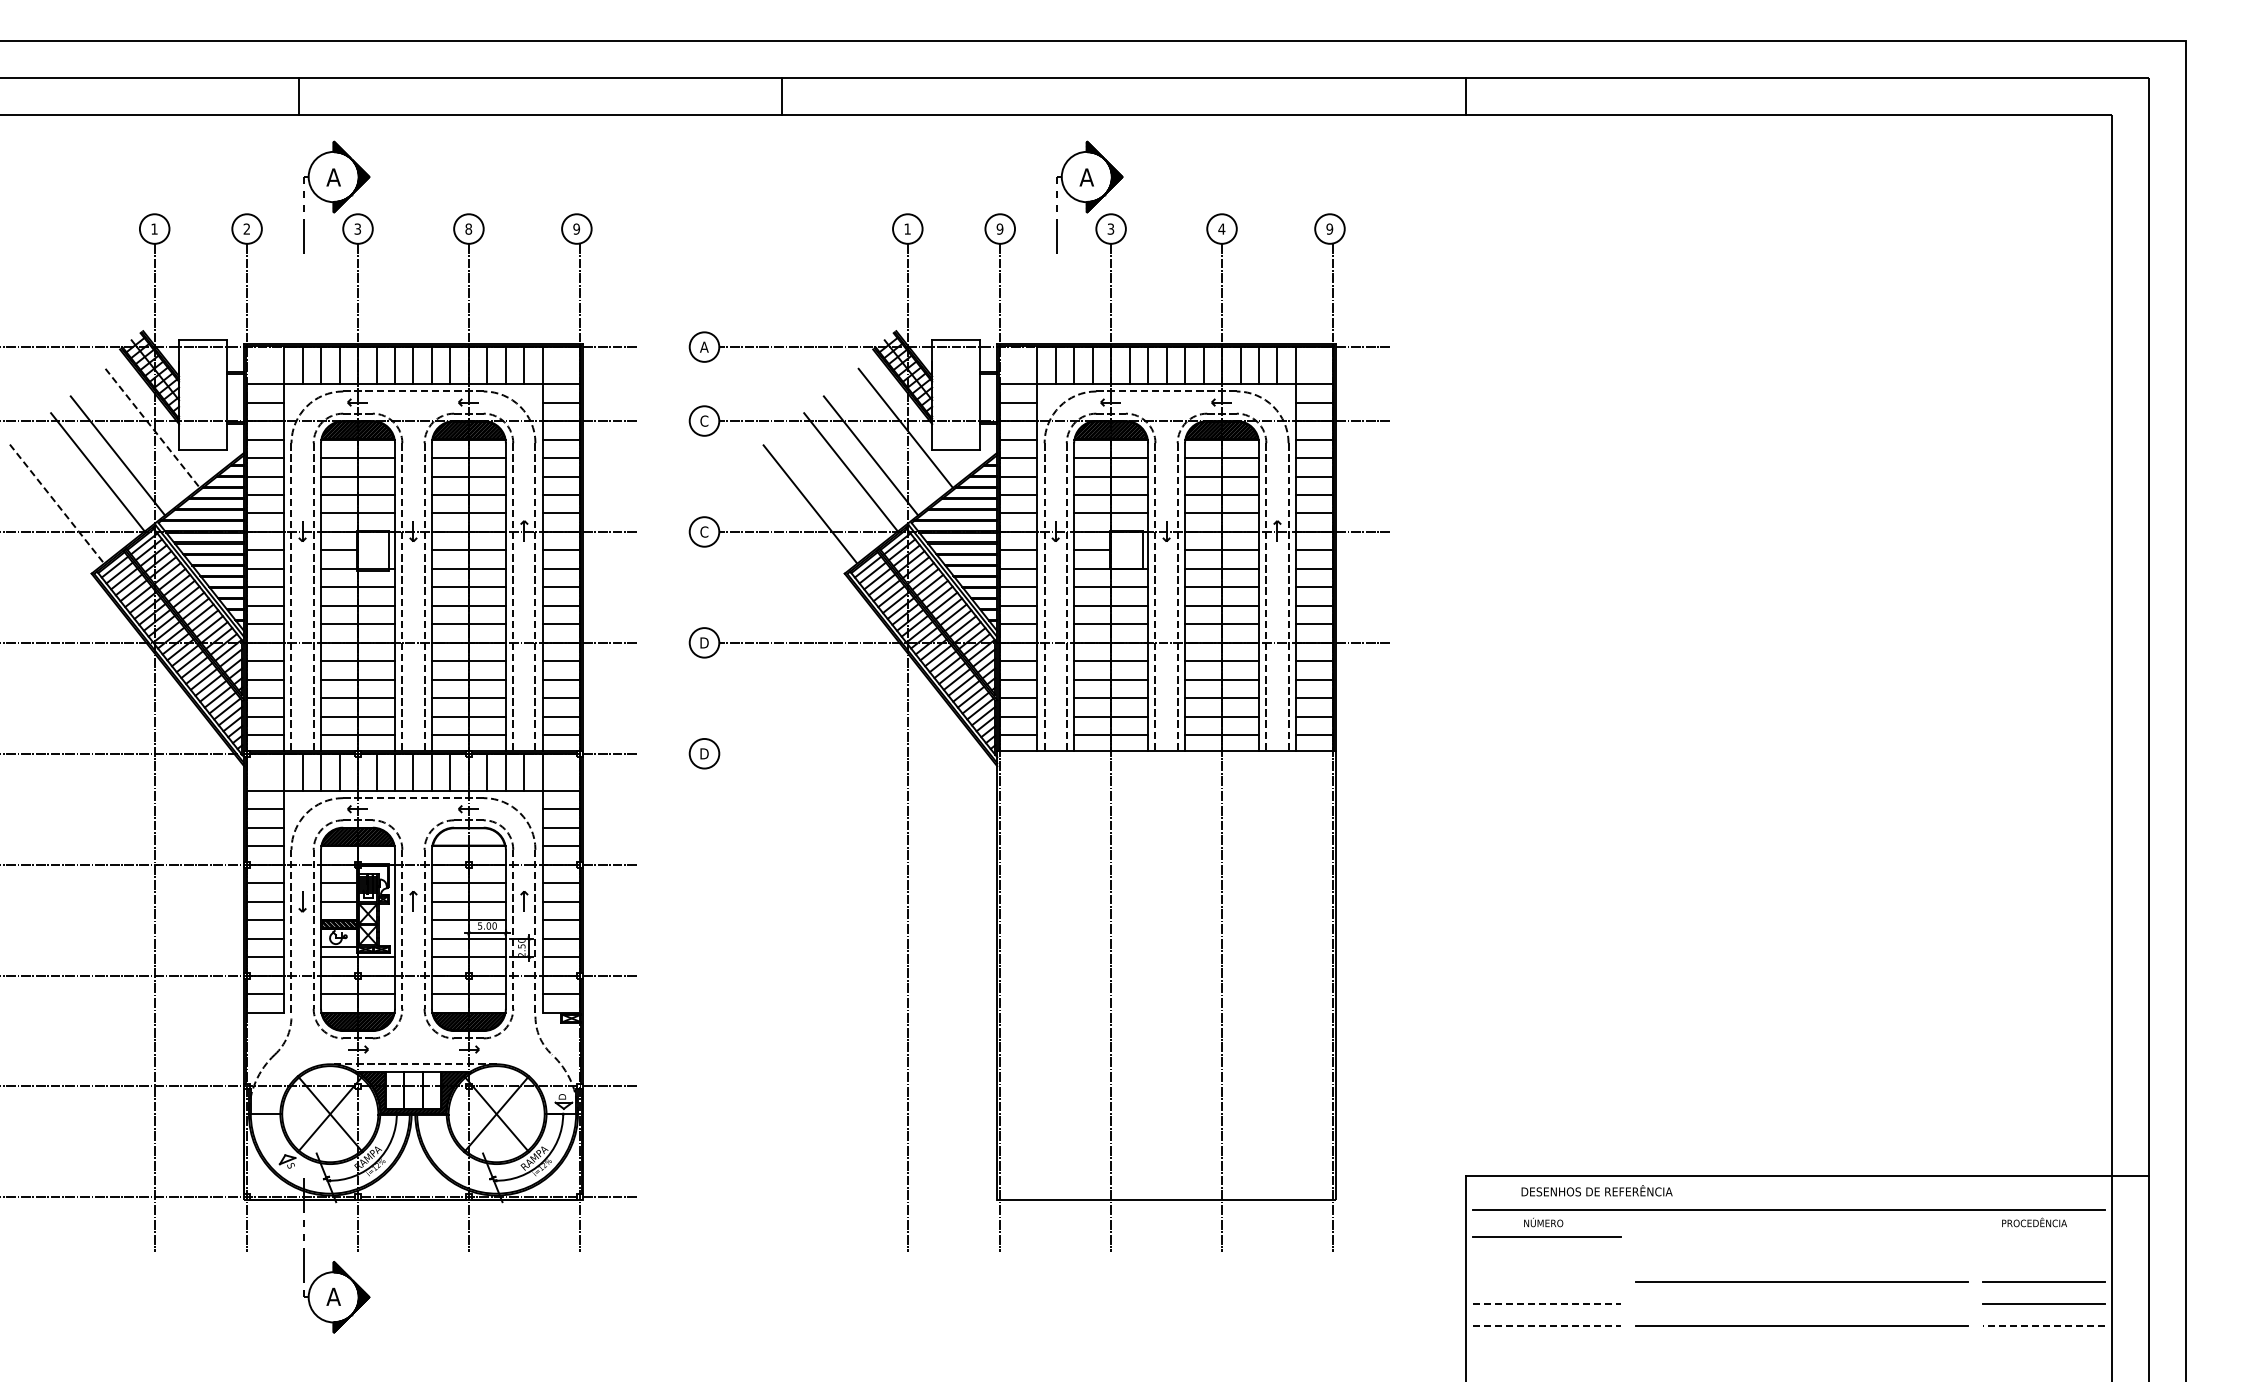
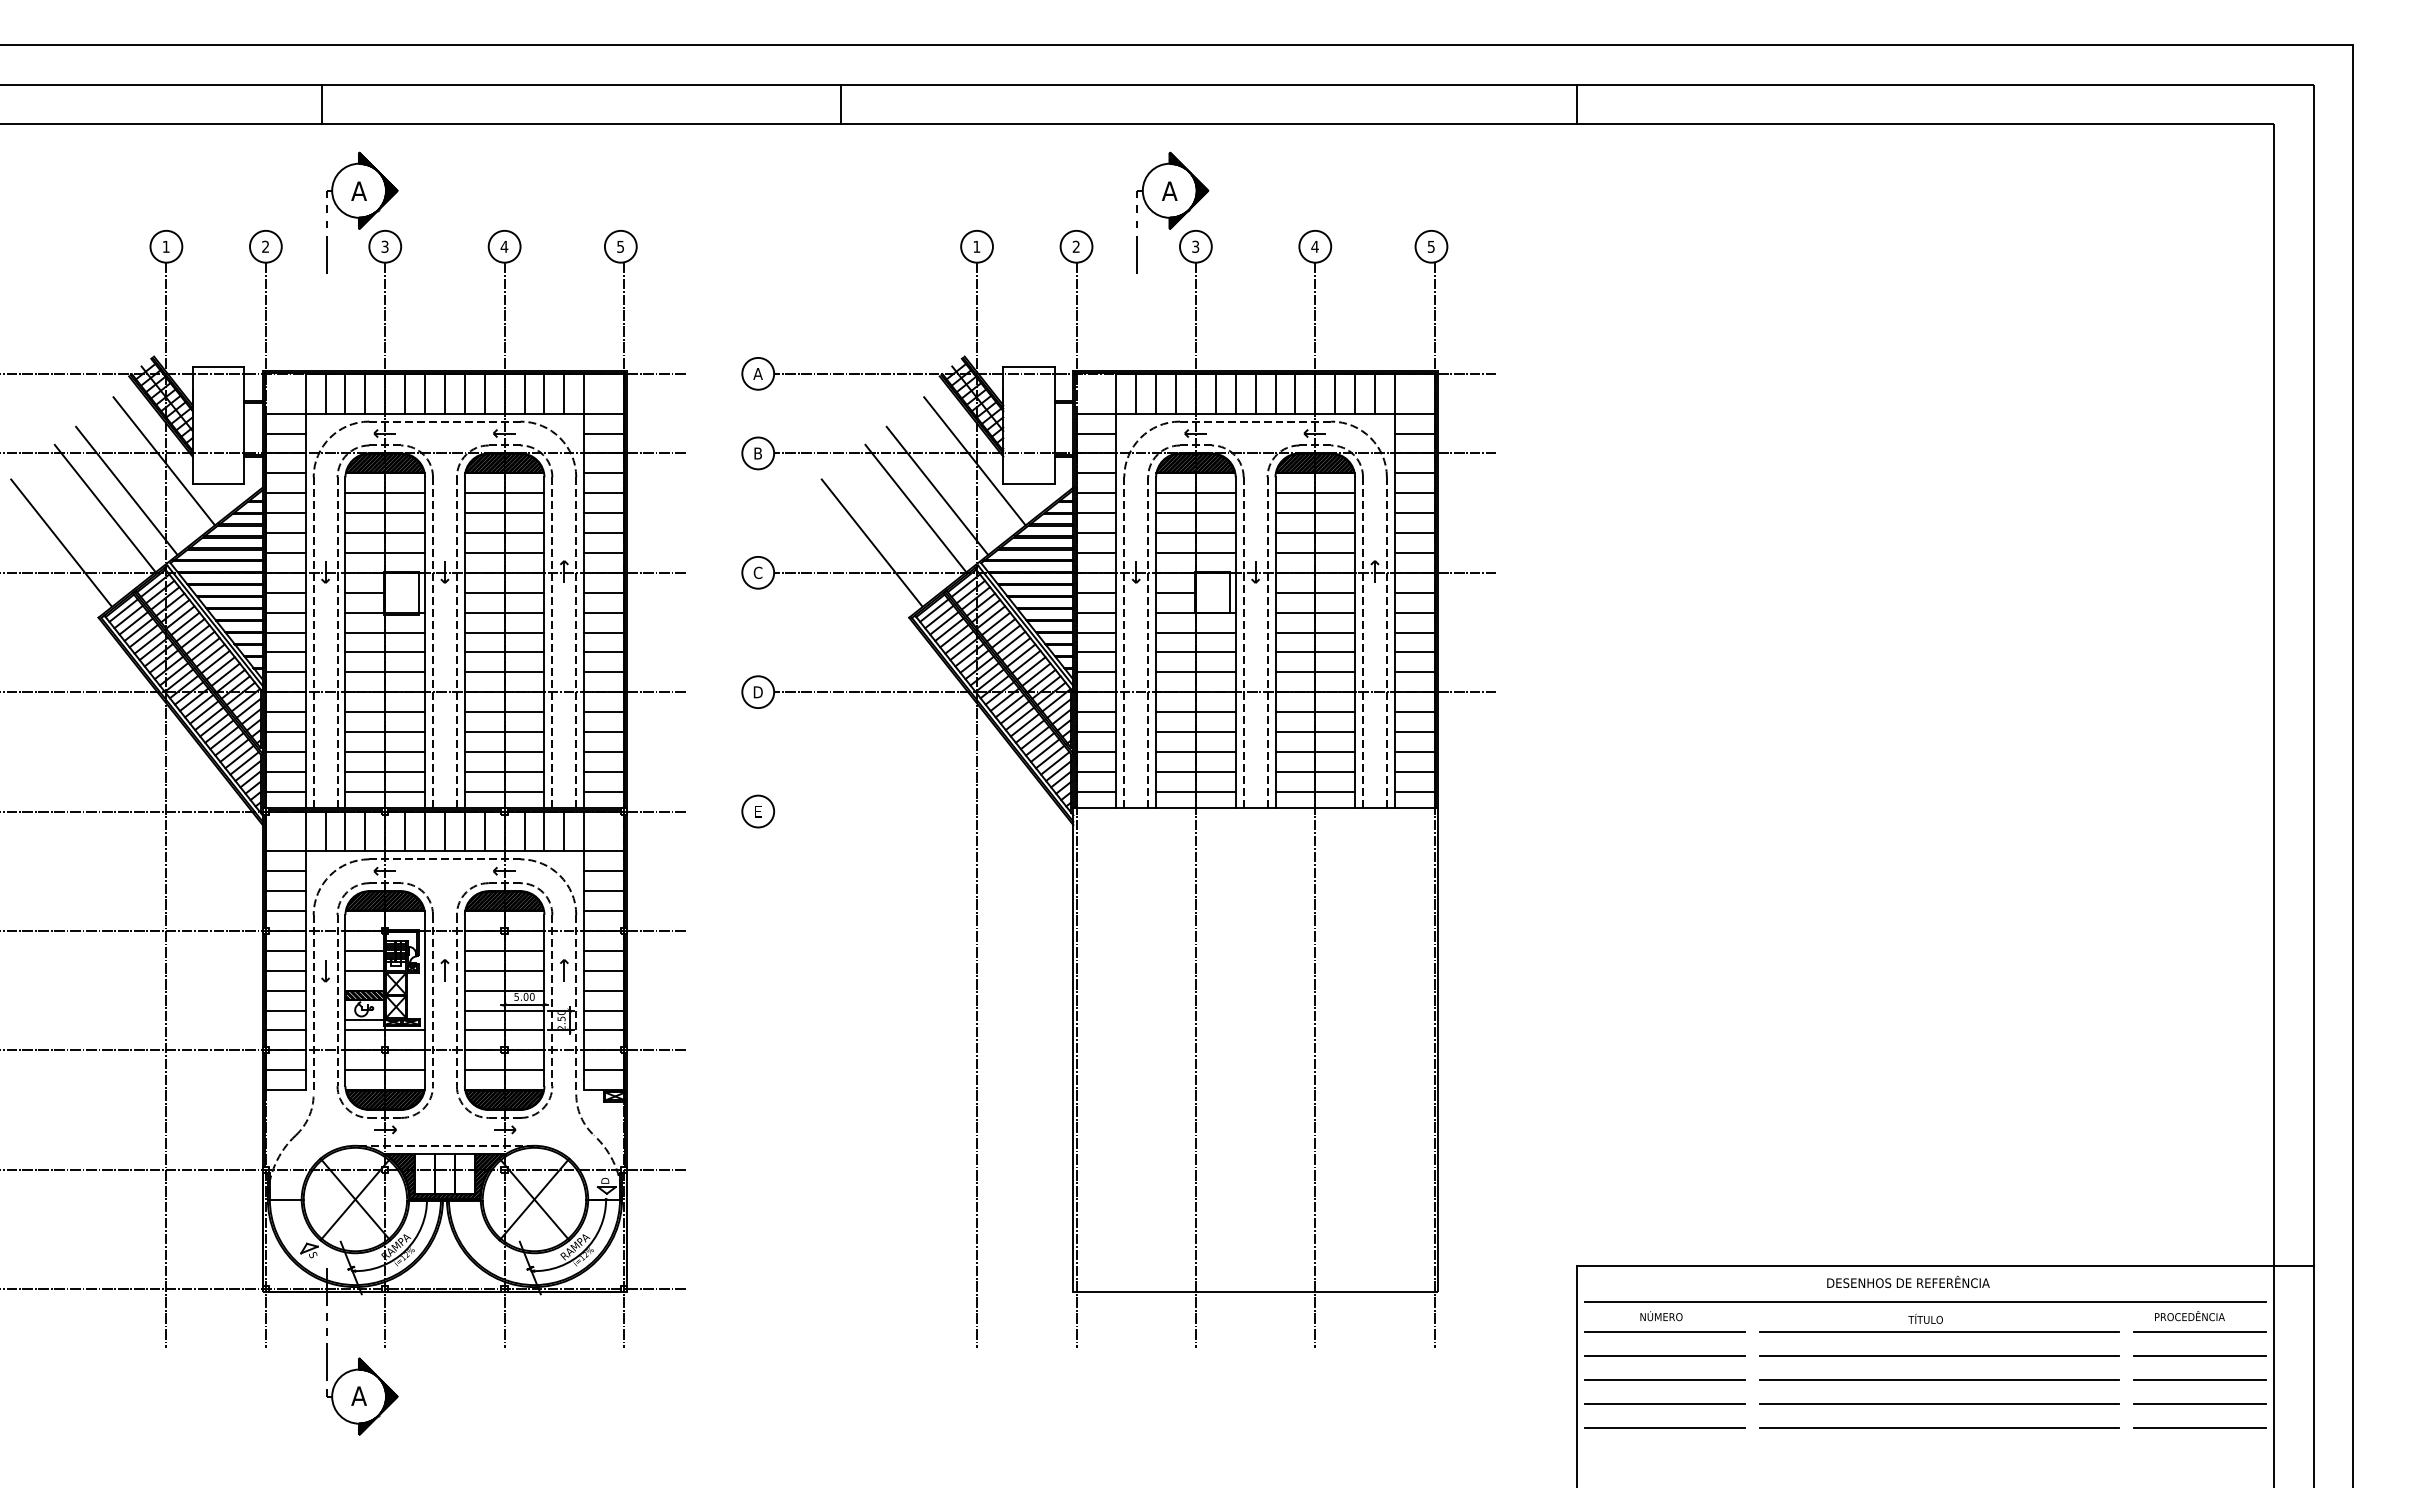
text: (468, 228) -> (504, 246), 8 -> 4
text: (576, 228) -> (620, 246), 9 -> 5
text: (999, 228) -> (1075, 246), 9 -> 2
text: (1329, 228) -> (1430, 246), 9 -> 5
text: (704, 420) -> (758, 452), C -> B
line: (152, 428) -> (164, 461), dashed -> solid
line: (57, 504) -> (61, 543), dashed -> solid
text: (704, 753) -> (758, 811), D -> E
hatch: (468, 836) -> (504, 900), added
text: (1596, 1190) -> (1907, 1281), moved
part: (1801, 1228) -> (1939, 1322), added
line: (2044, 1237) -> (2200, 1332), added
line: (1546, 1259) -> (1664, 1355), added
line: (1801, 1259) -> (1939, 1355), added
line: (2044, 1259) -> (2200, 1355), added
line: (1546, 1281) -> (1664, 1379), added
line: (1546, 1303) -> (1664, 1403), dashed -> solid
line: (1801, 1303) -> (1939, 1403), added
line: (1546, 1326) -> (1664, 1428), dashed -> solid
line: (2044, 1326) -> (2200, 1428), dashed -> solid

